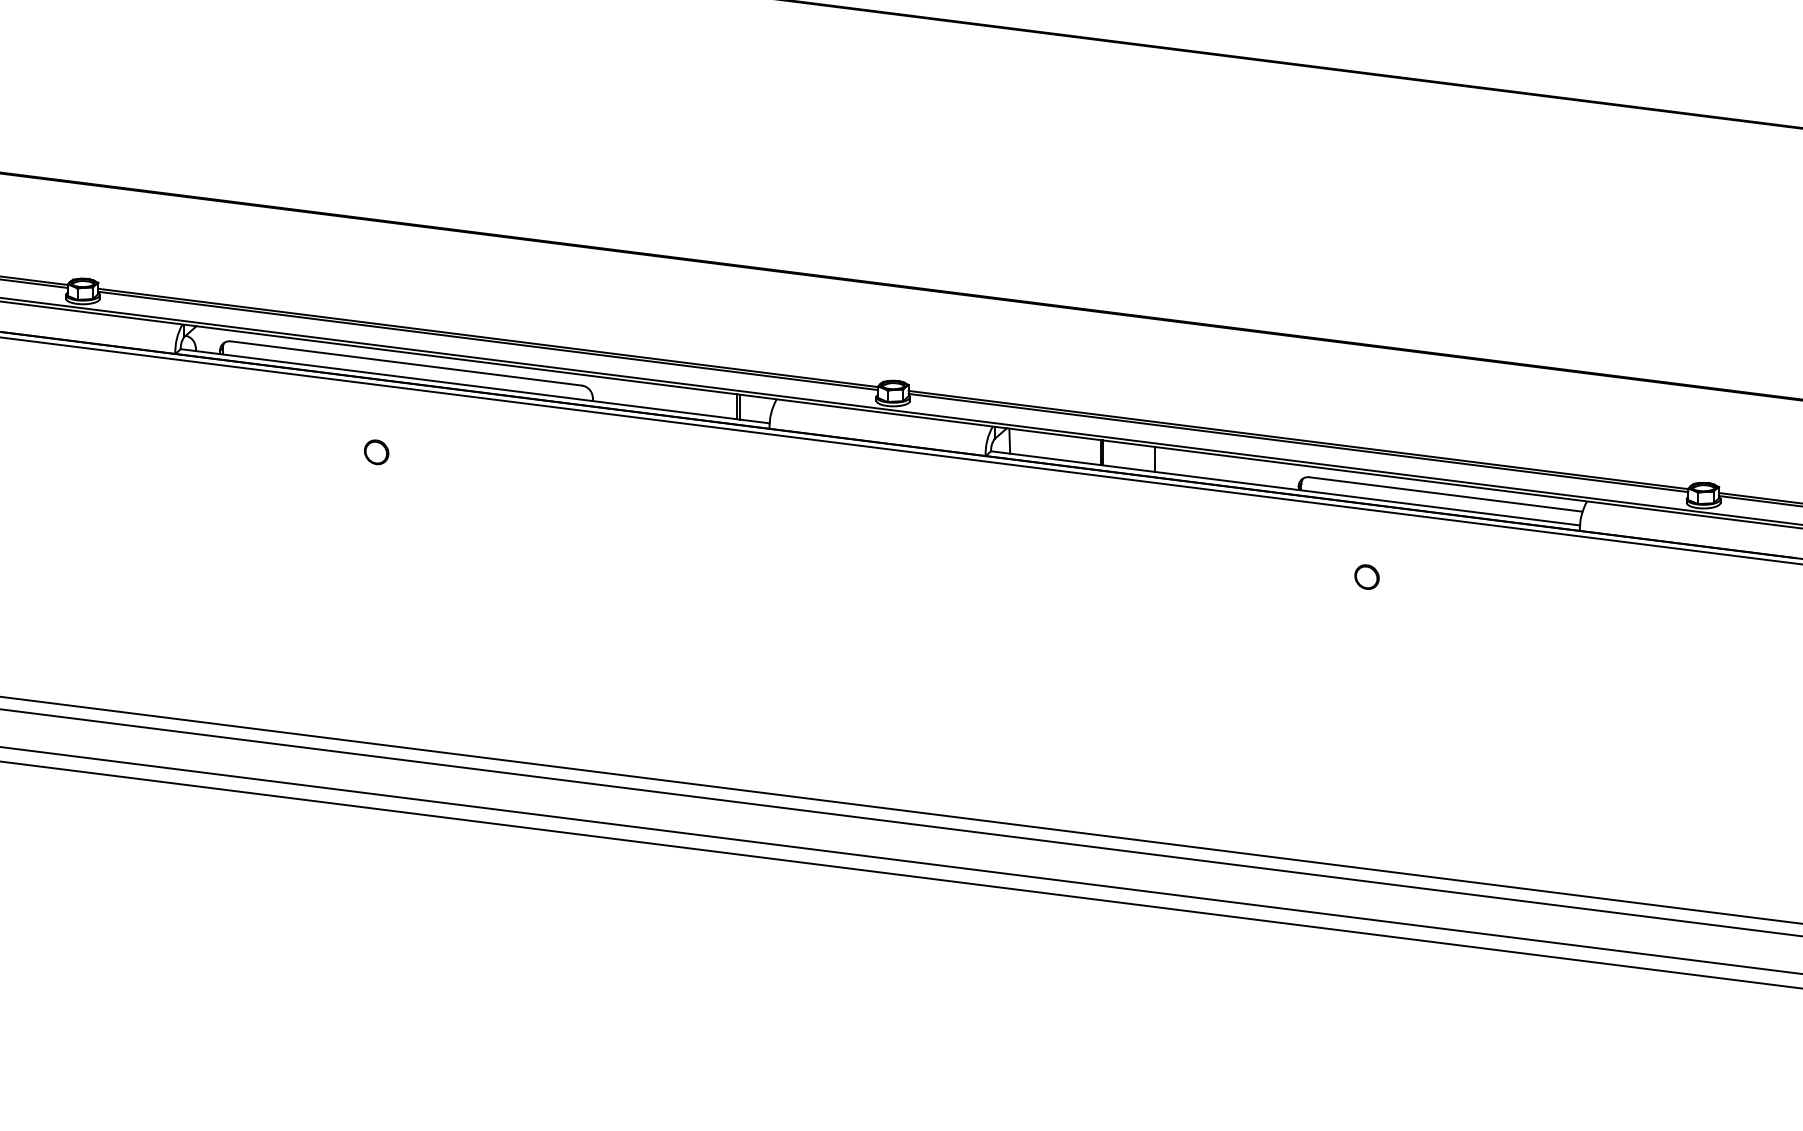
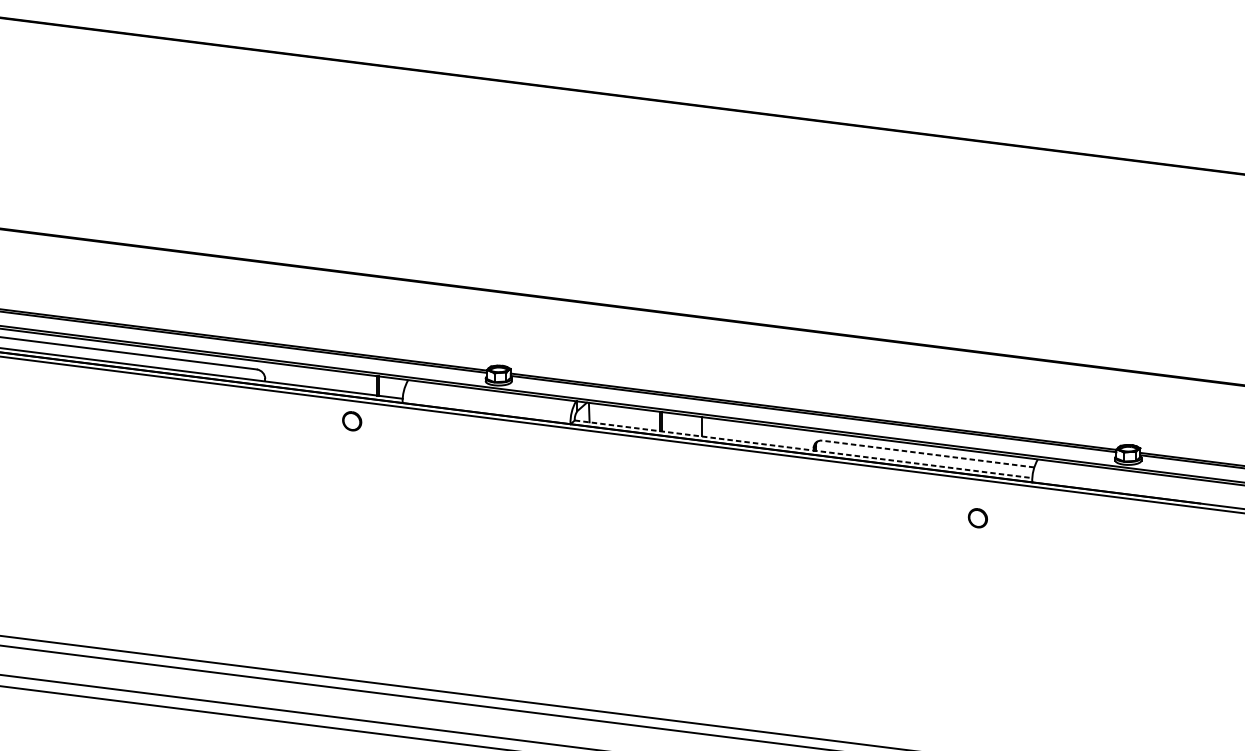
part: (376, 452) -> (352, 421), moved
line: (1285, 488) -> (803, 449), solid -> dashed
line: (1446, 494) -> (928, 454), solid -> dashed
part: (1366, 576) -> (977, 517), moved

